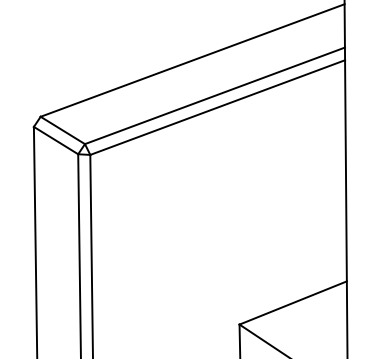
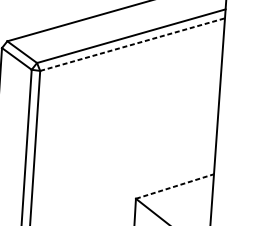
line: (217, 107) -> (132, 44), solid -> dashed
line: (293, 302) -> (175, 186), solid -> dashed

